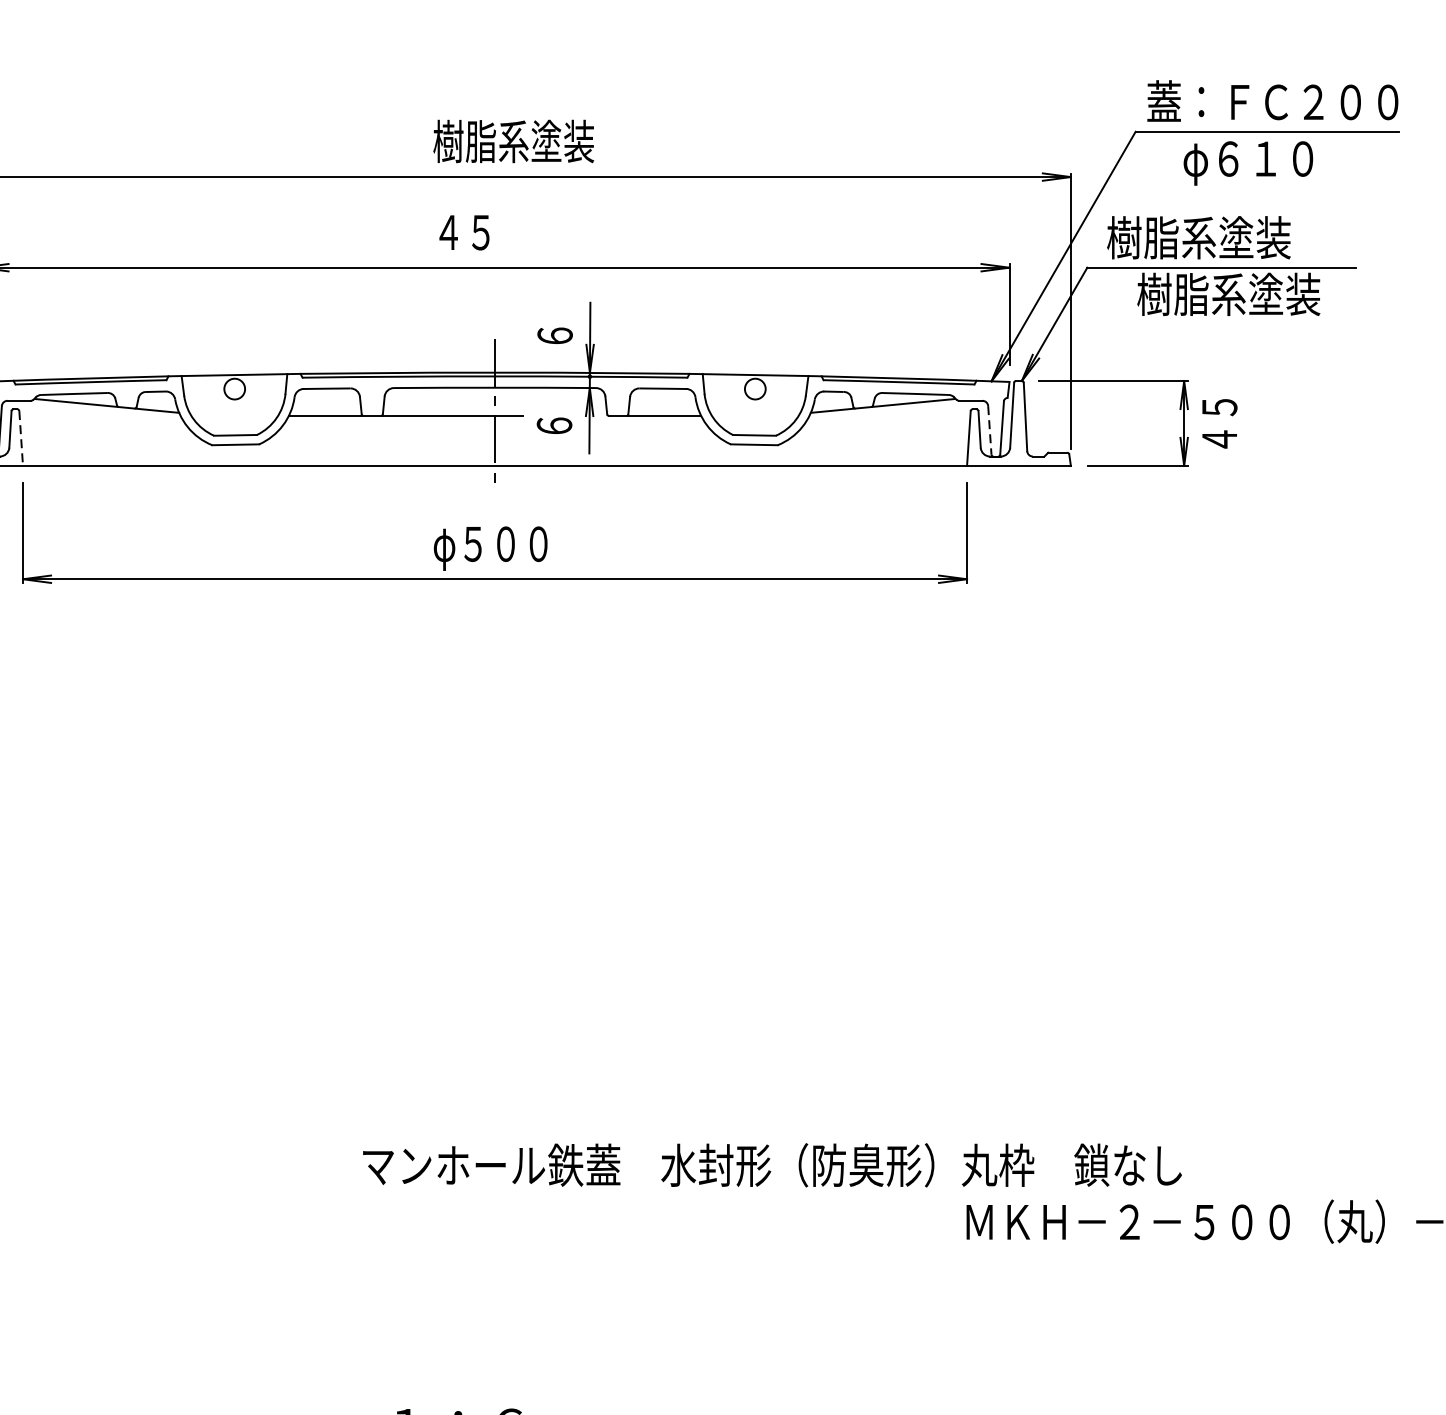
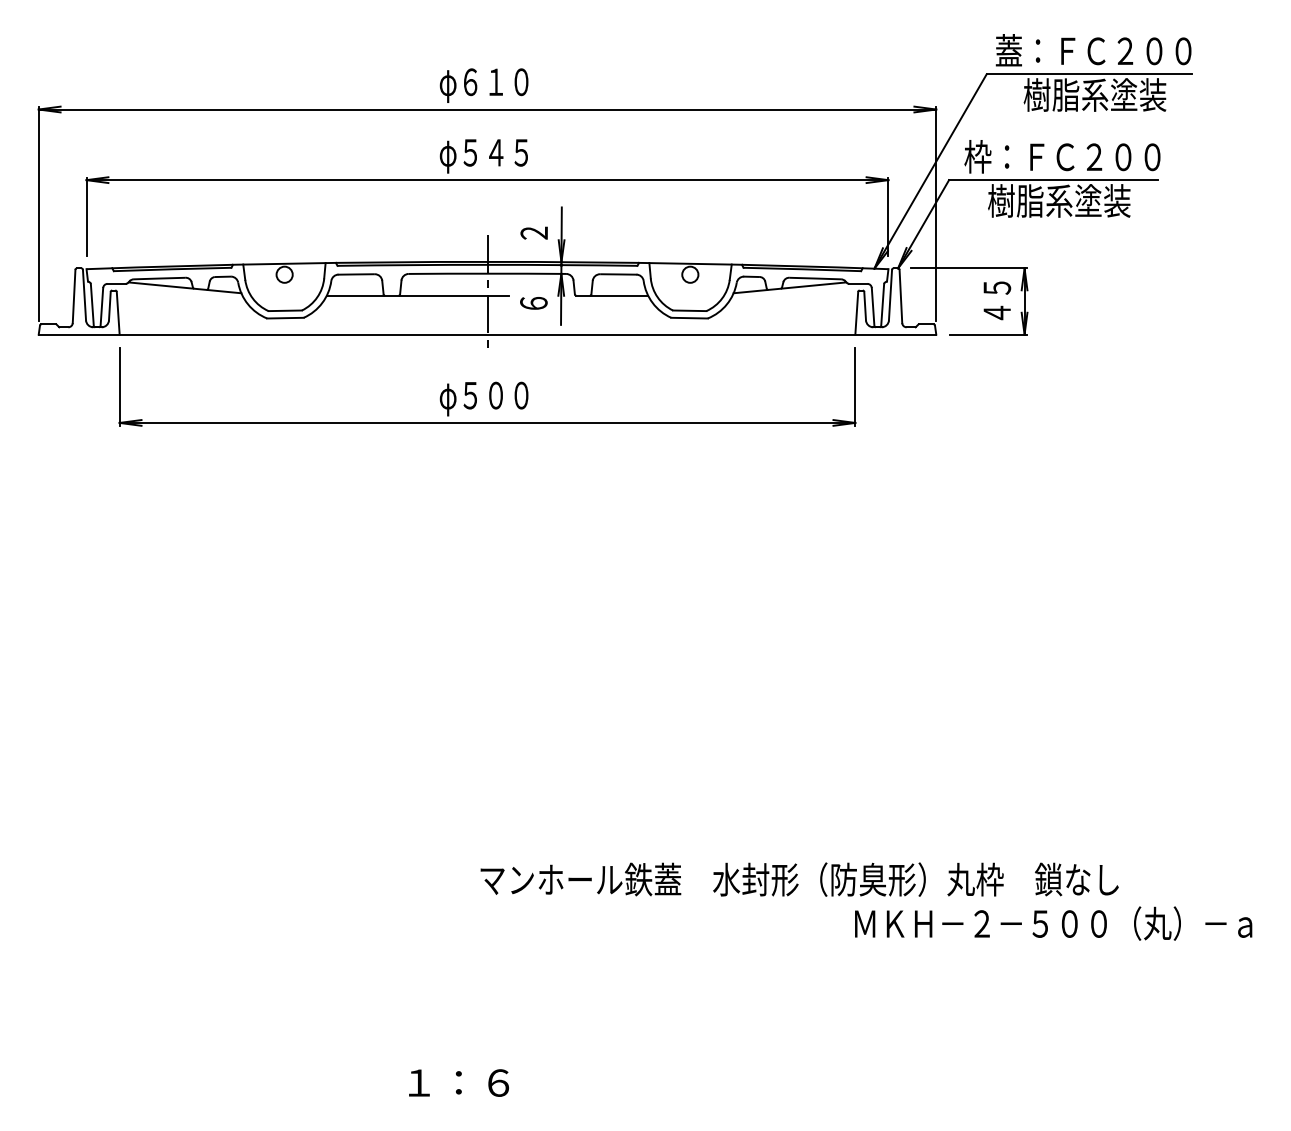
text: (512, 143) -> (501, 83), 樹脂系塗装 -> φ６１０
text: (1273, 161) -> (1094, 97), φ６１０ -> 樹脂系塗装
text: (489, 237) -> (483, 156), ４５ -> φ５４５
text: (1232, 237) -> (1062, 156), 樹脂系塗装 -> 枠：ＦＣ２００
text: (555, 334) -> (534, 232), ６ -> ２
text: (1220, 423) -> (997, 300), moved
line: (990, 431) -> (873, 307), dashed -> solid
line: (21, 438) -> (118, 313), dashed -> solid
text: (772, 1165) -> (799, 879), moved

